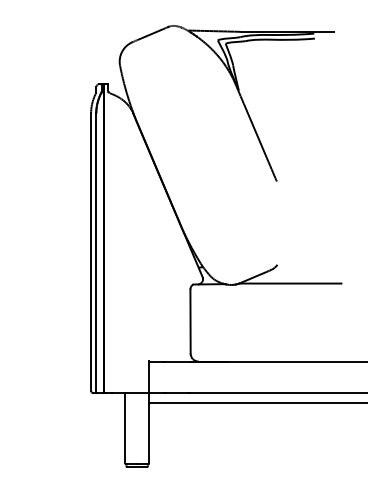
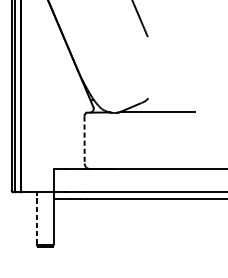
line: (190, 322) -> (84, 140), solid -> dashed
line: (125, 427) -> (36, 217), solid -> dashed

